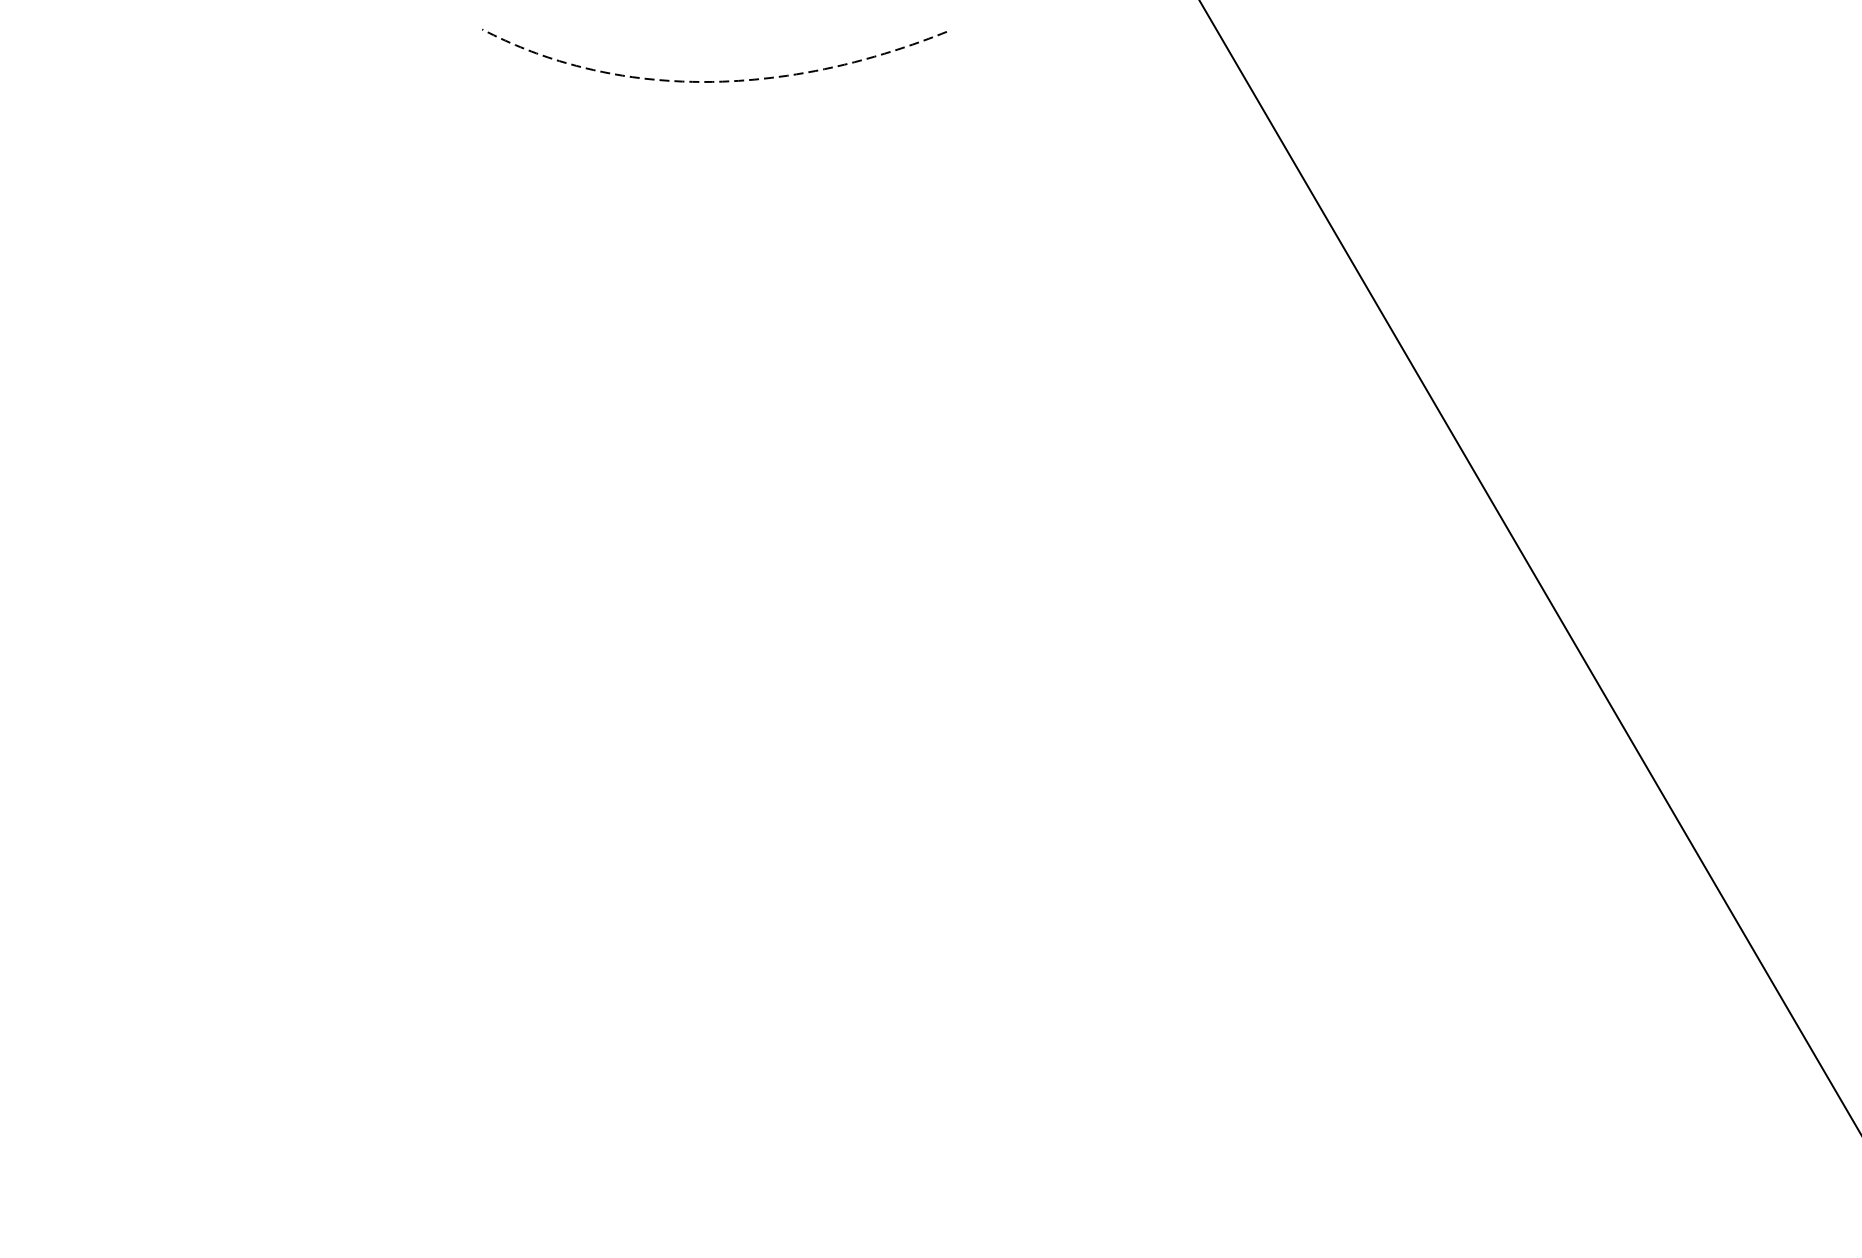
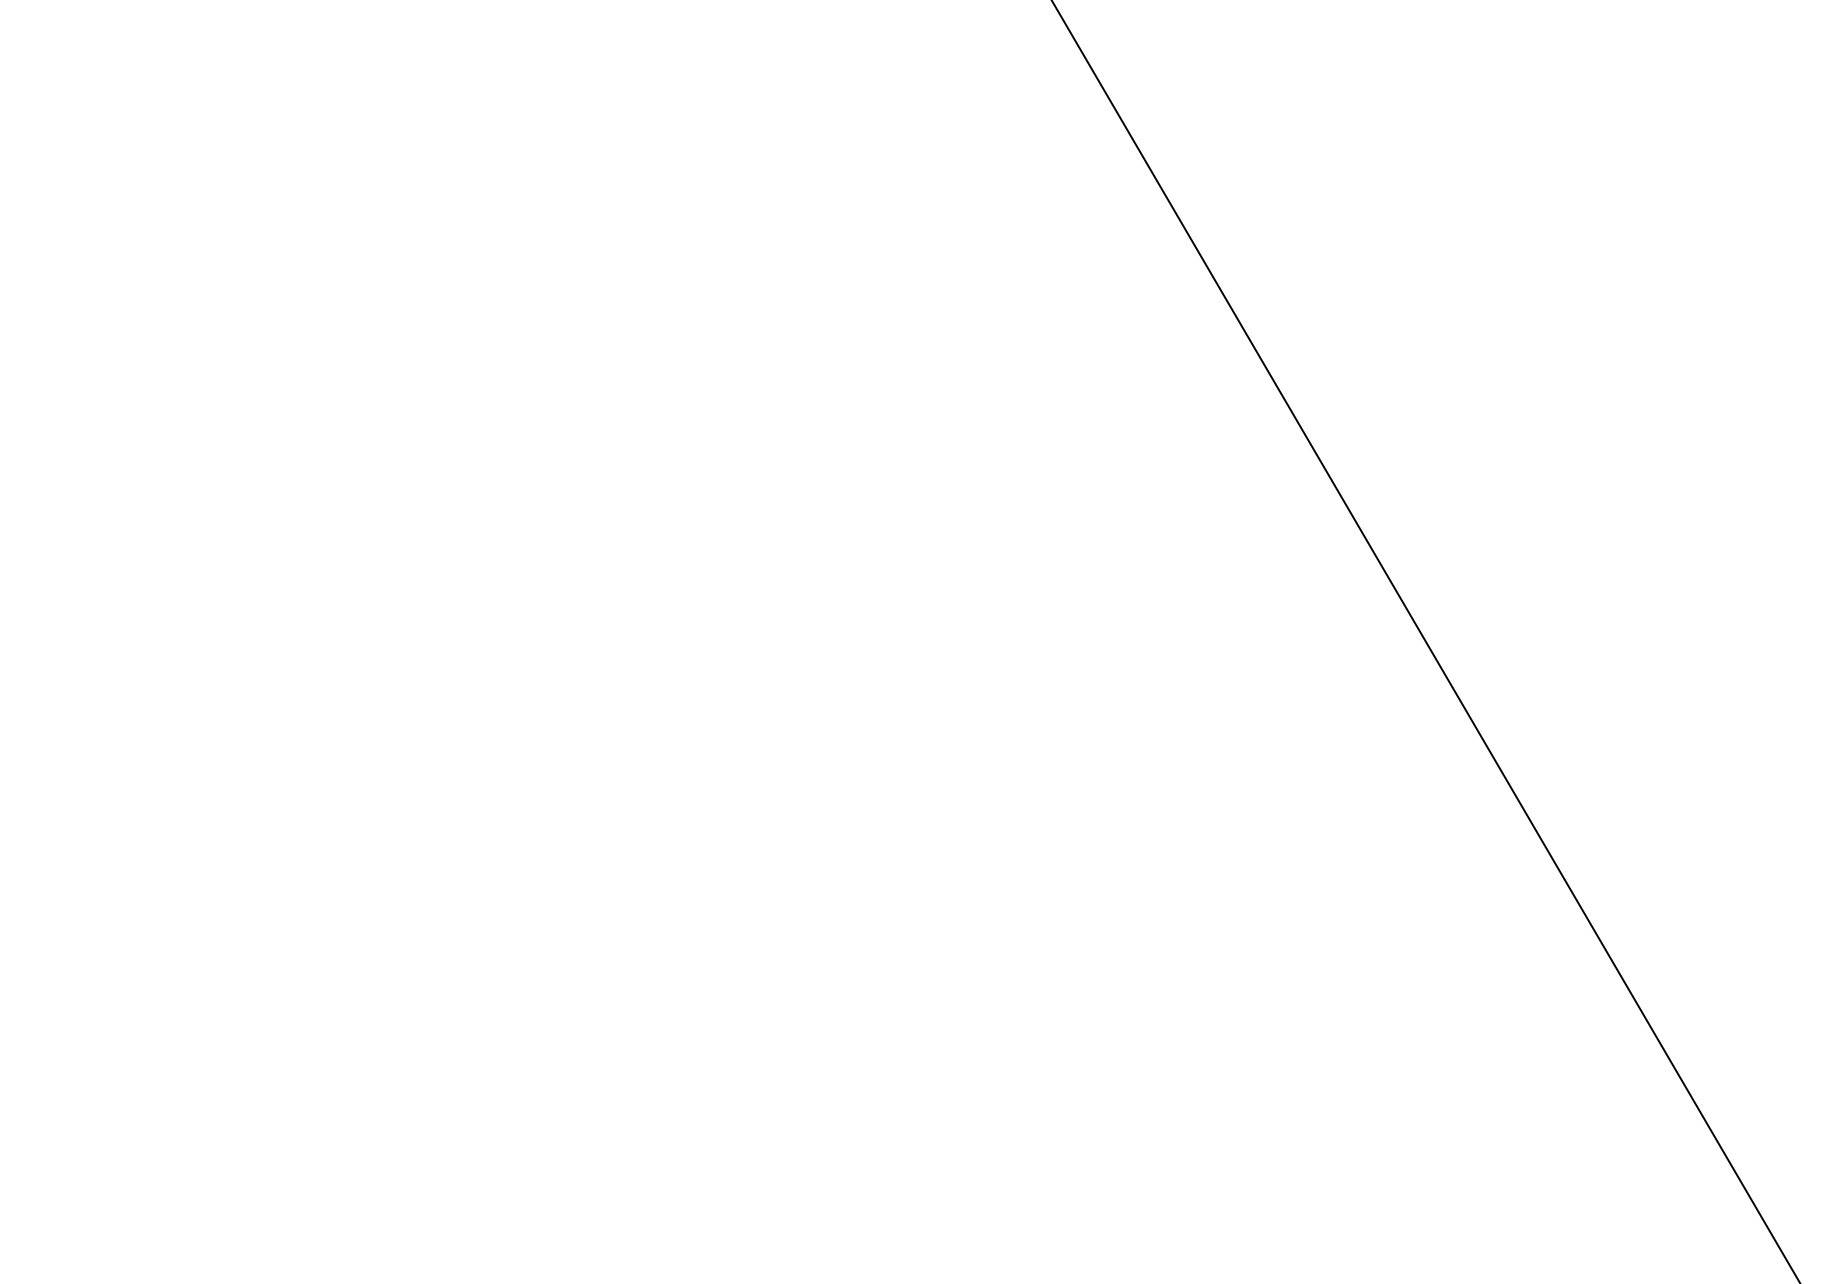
part: (719, 80) -> (594, 196), removed

